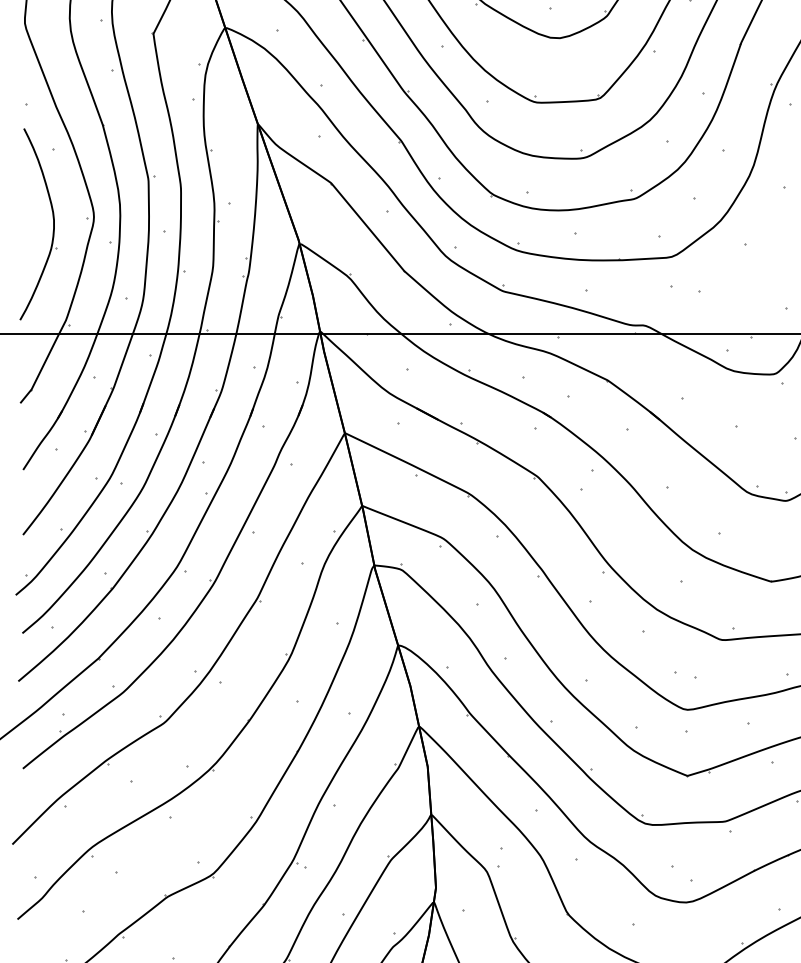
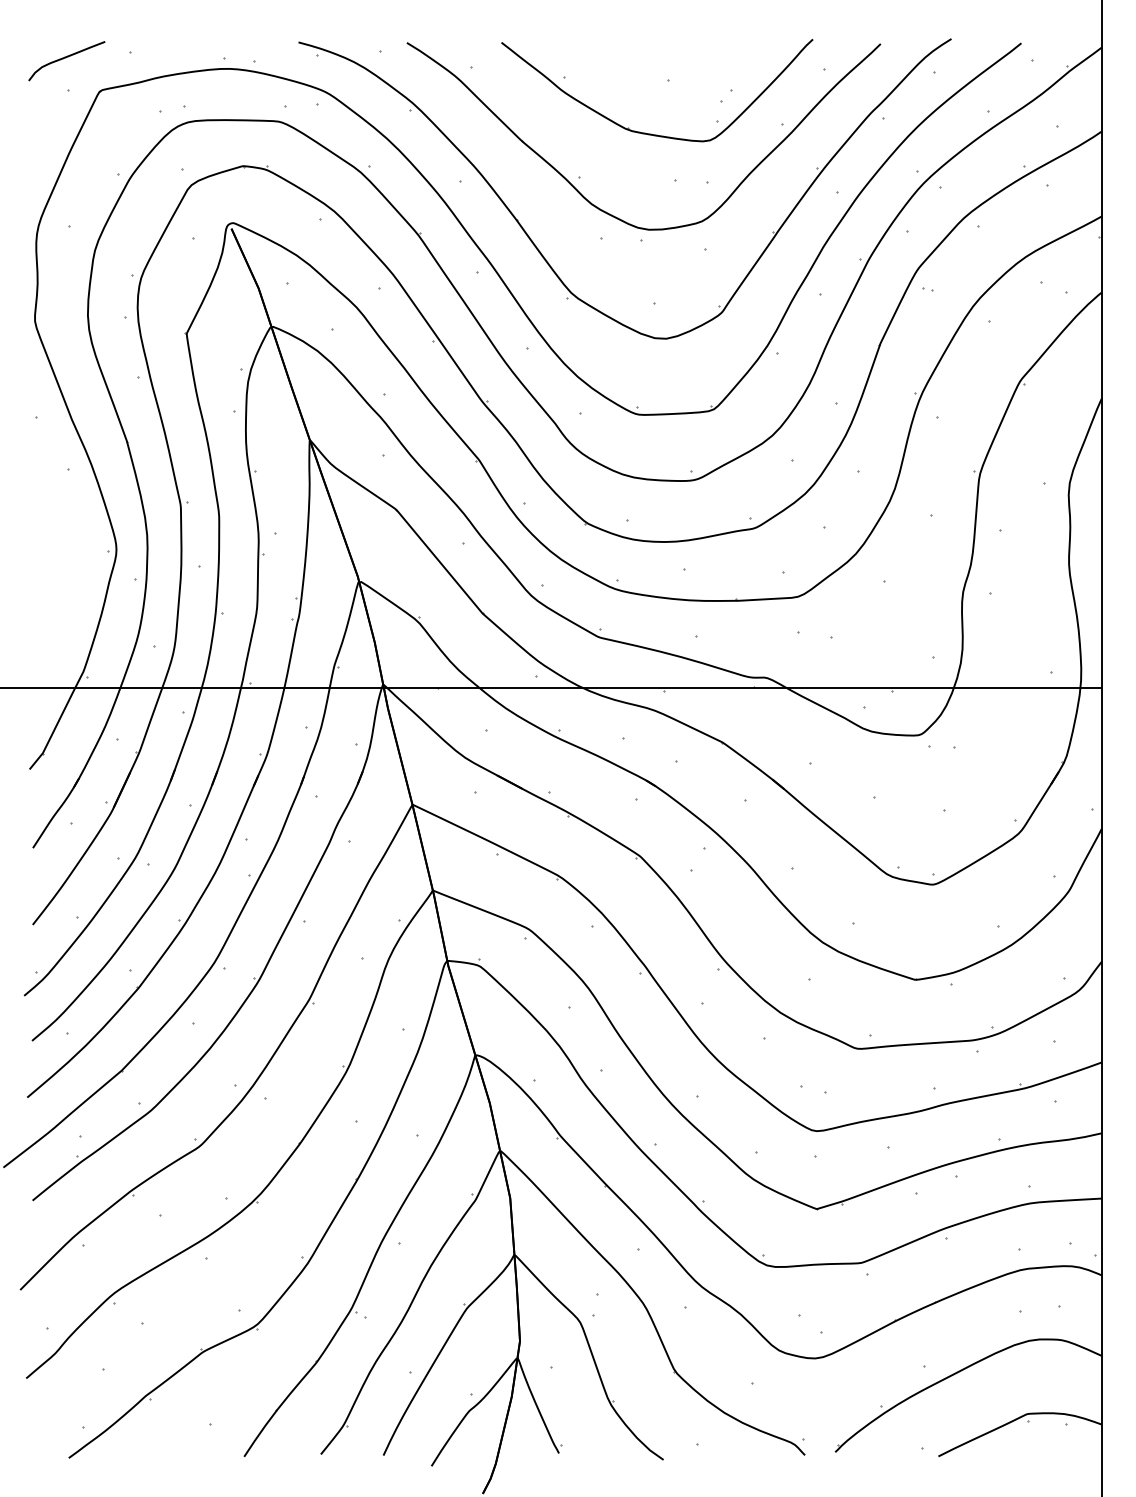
part: (53, 224) -> (68, 558), removed

